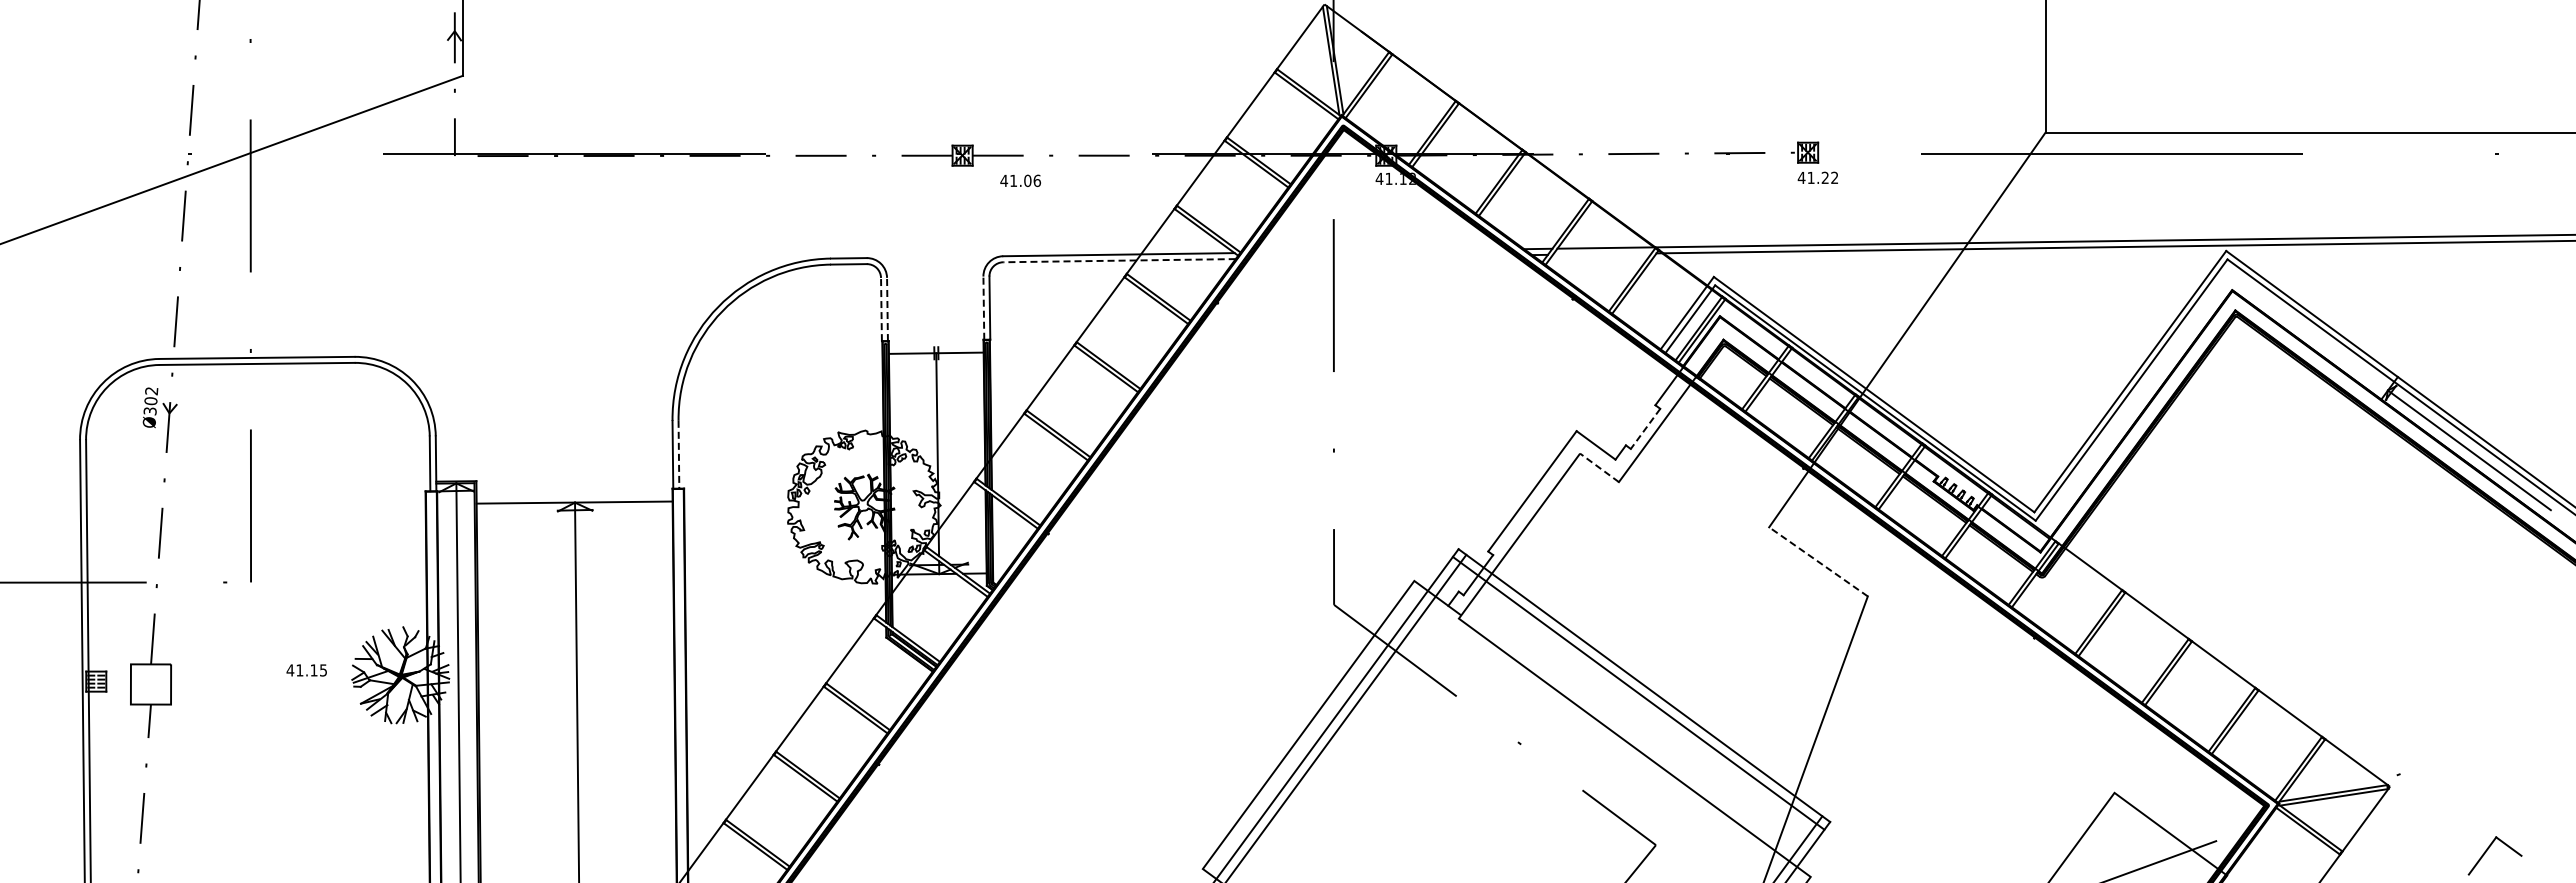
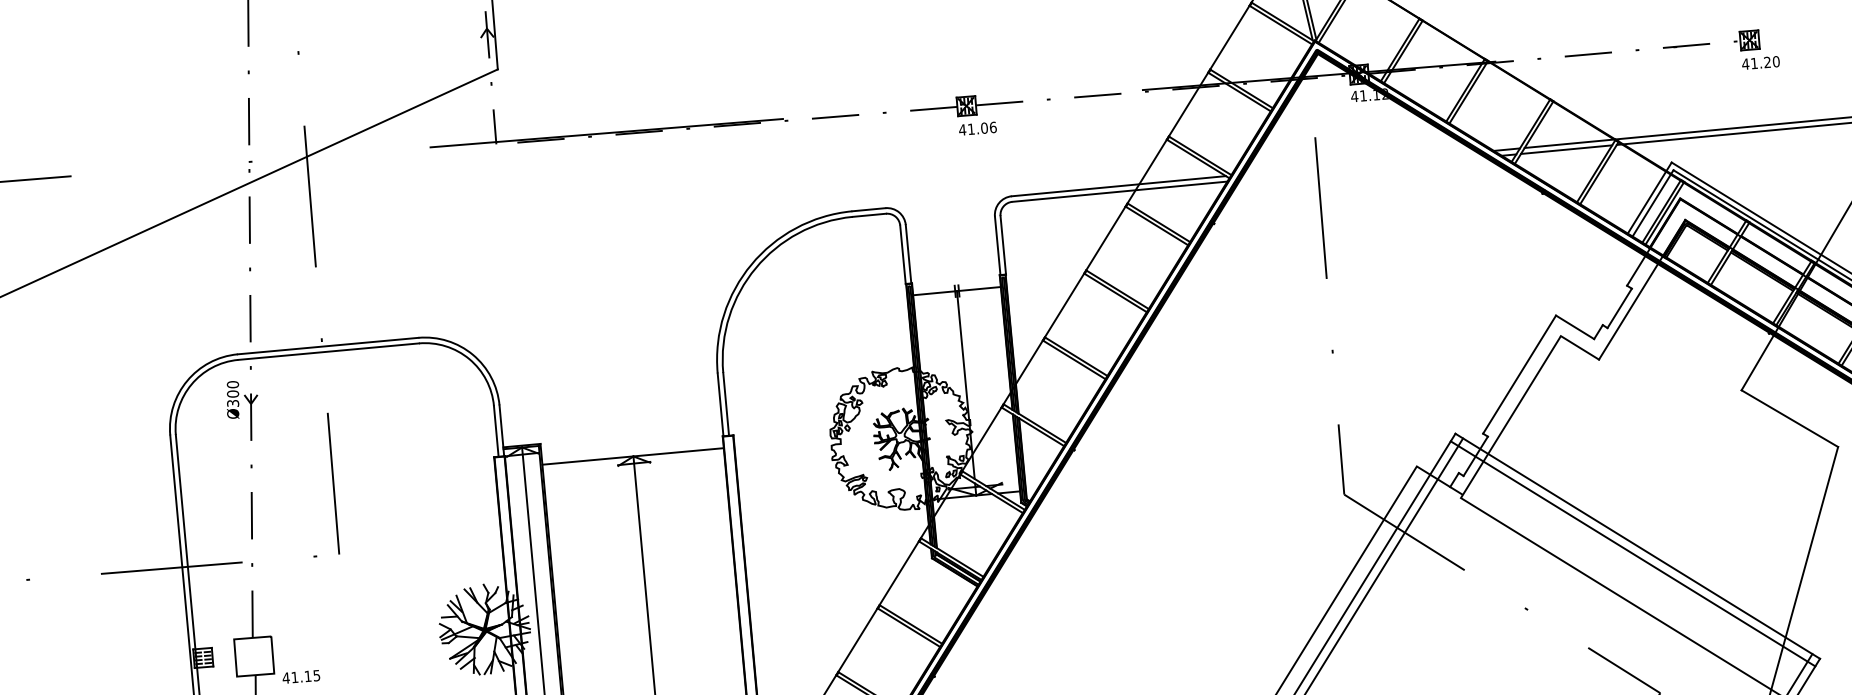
text: (1834, 177) -> (1776, 61), 41.22 -> 41.20
text: (1020, 180) -> (977, 128), moved
line: (1602, 253) -> (1566, 149), added
line: (1119, 260) -> (1119, 191), dashed -> solid
line: (983, 308) -> (997, 246), dashed -> solid
line: (881, 309) -> (902, 254), dashed -> solid
line: (887, 309) -> (908, 254), dashed -> solid
text: (151, 391) -> (232, 385), Ø302 -> Ø300
line: (1645, 428) -> (1619, 307), dashed -> solid
line: (678, 454) -> (725, 404), dashed -> solid
line: (1599, 467) -> (1579, 347), dashed -> solid
line: (1818, 561) -> (1789, 418), dashed -> solid
text: (306, 670) -> (301, 677), moved

